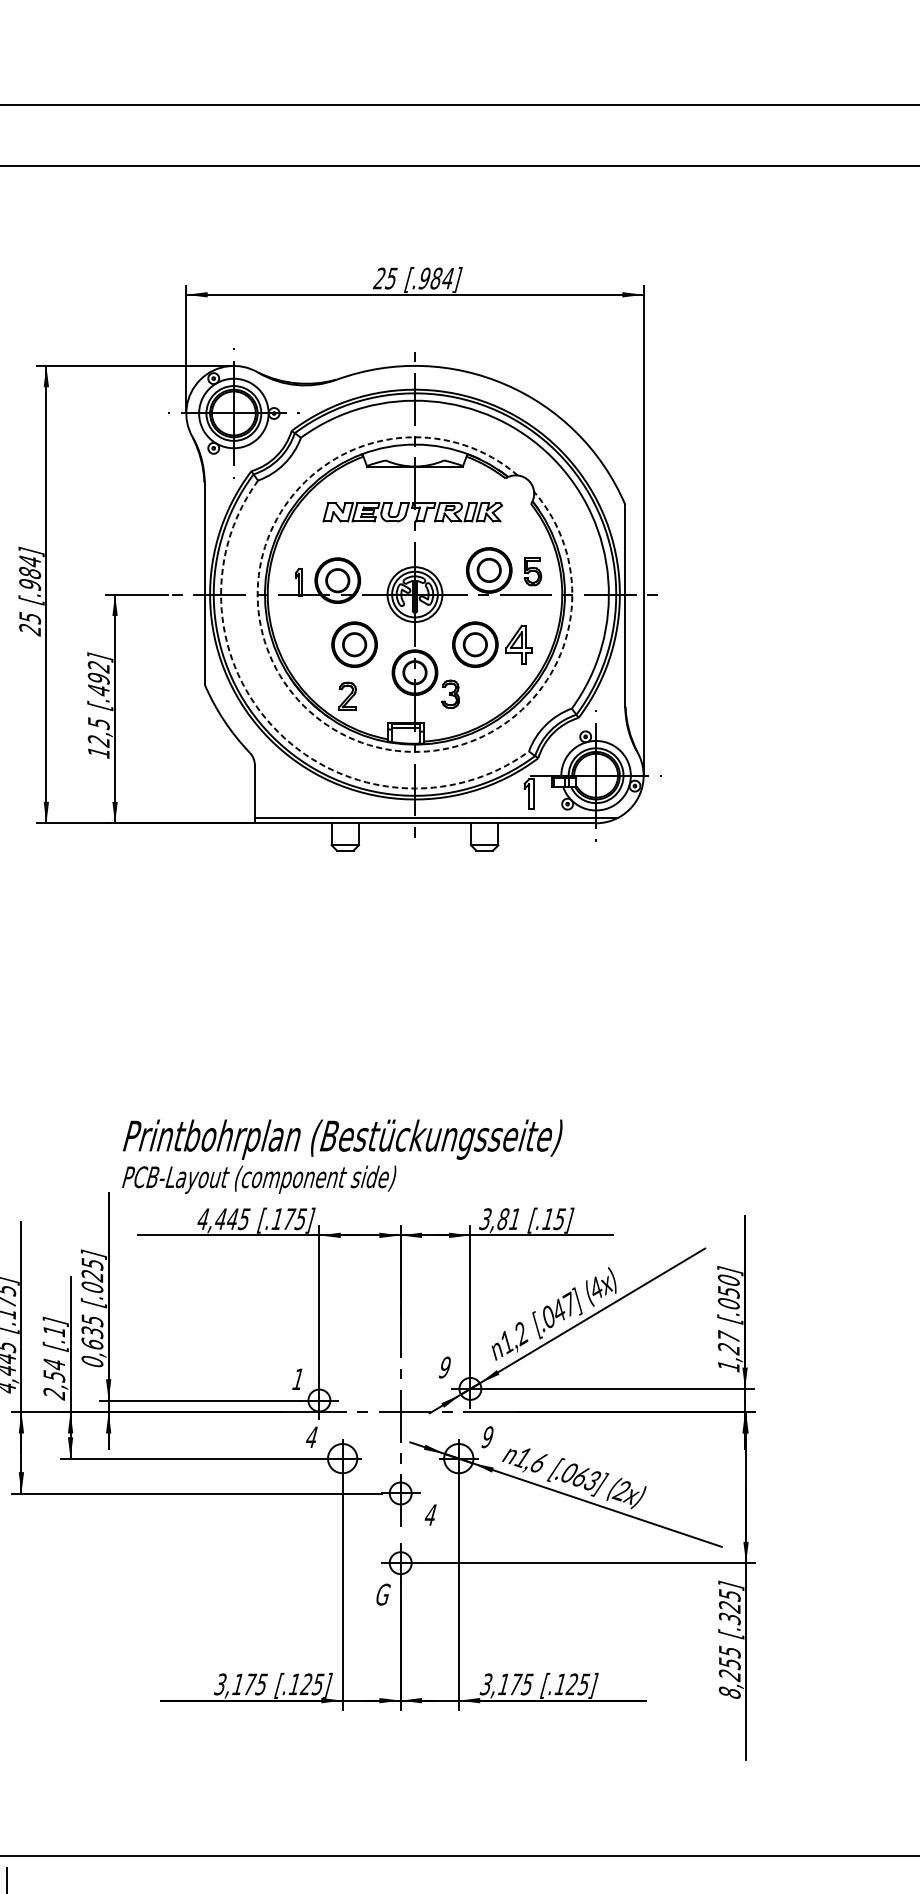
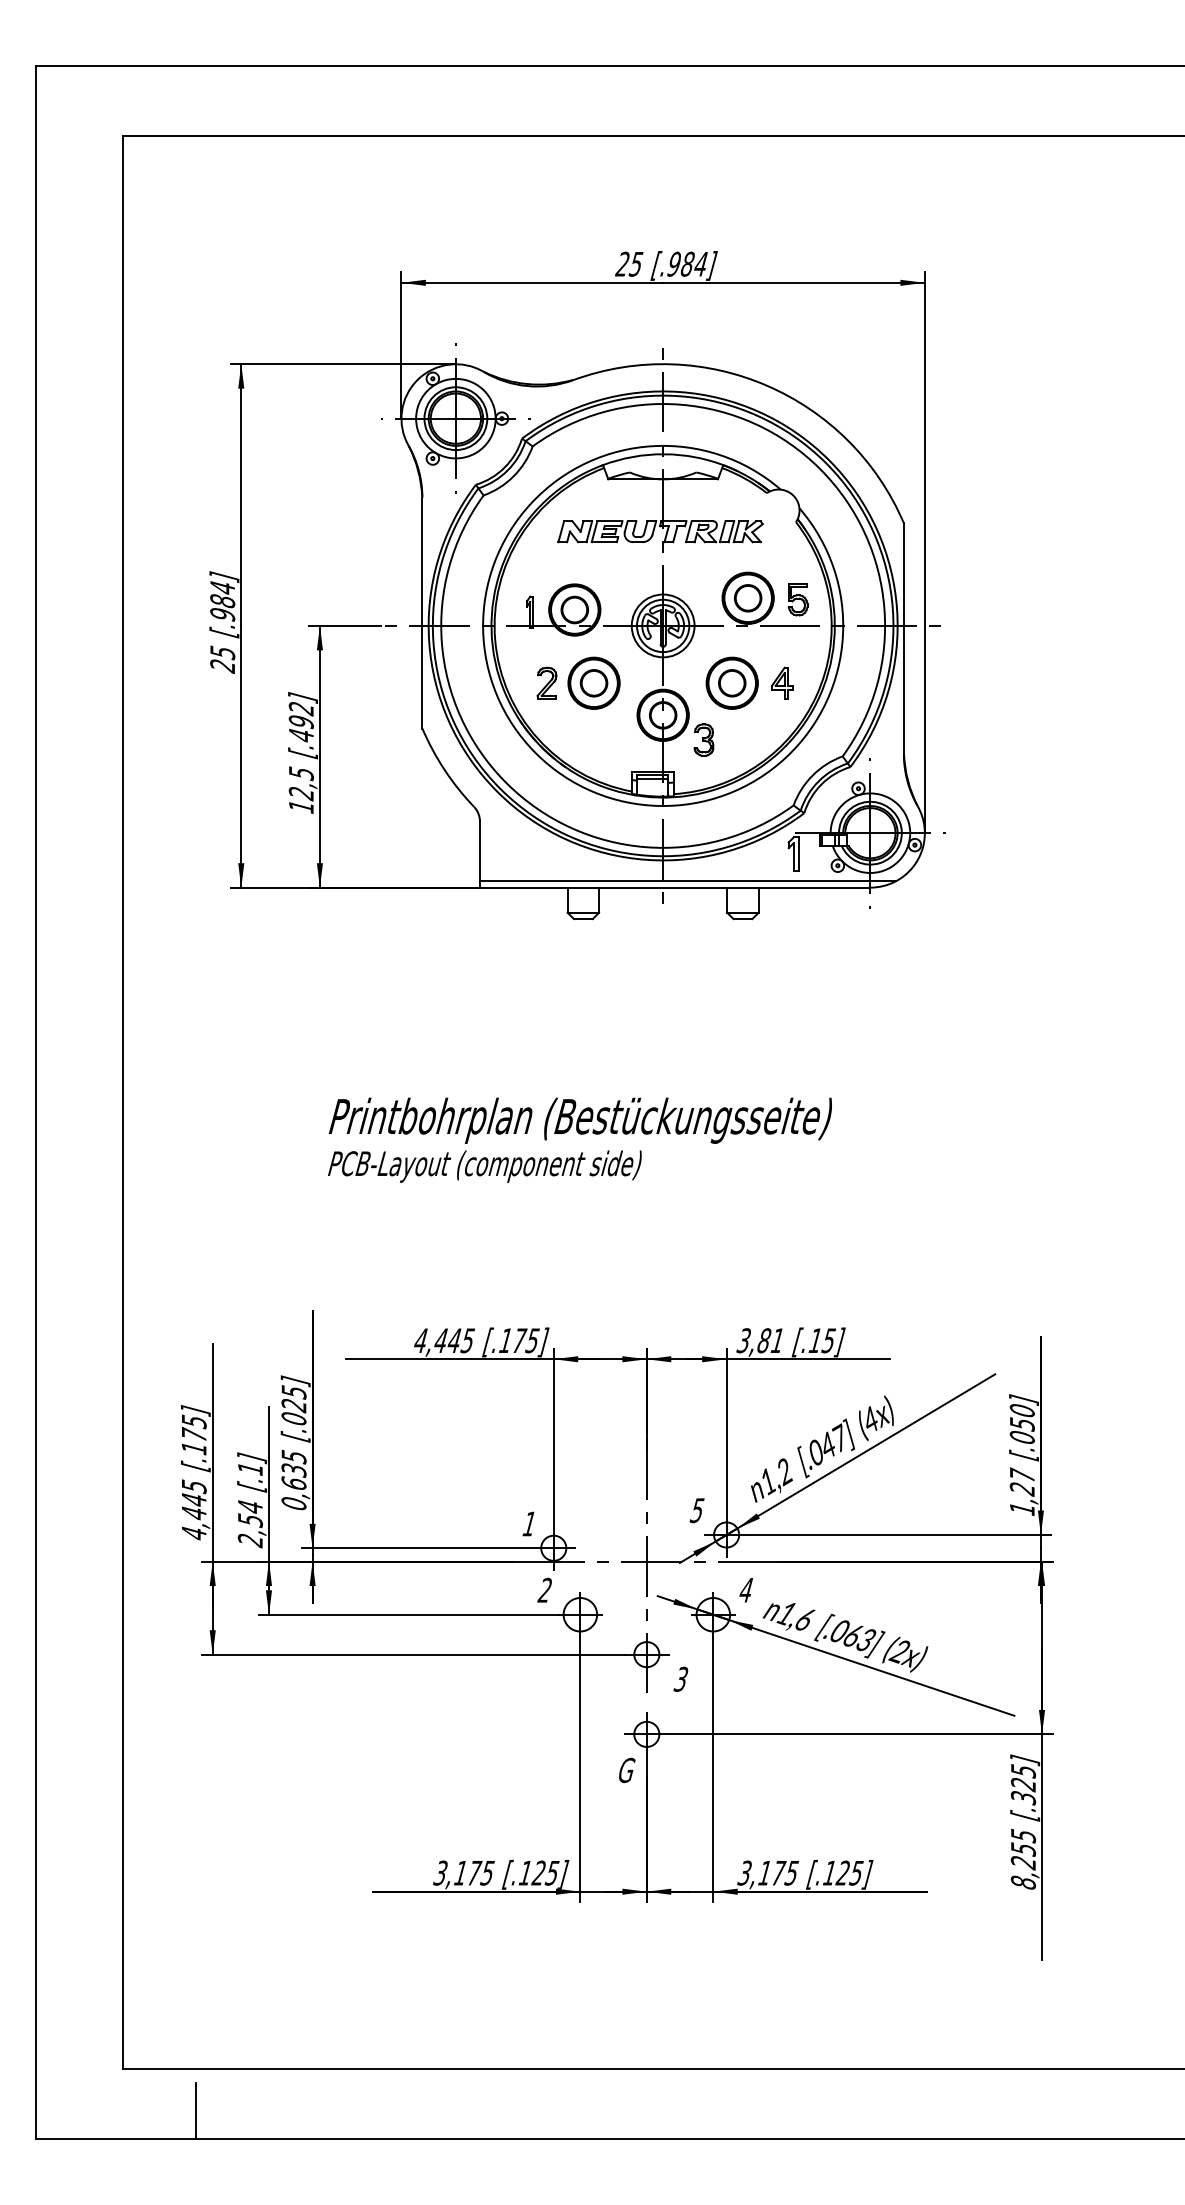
part: (519, 644) -> (782, 682), size x0.71
part: (347, 695) -> (546, 682), moved
arc: (303, 706) -> (535, 753), dashed -> solid
arc: (278, 731) -> (506, 782), dashed -> solid
text: (341, 1156) -> (579, 1139), moved
text: (444, 1367) -> (696, 1510), 9 -> 5
text: (311, 1436) -> (544, 1589), 4 -> 2
text: (487, 1436) -> (746, 1589), 9 -> 4
text: (430, 1514) -> (680, 1678), 4 -> 3

